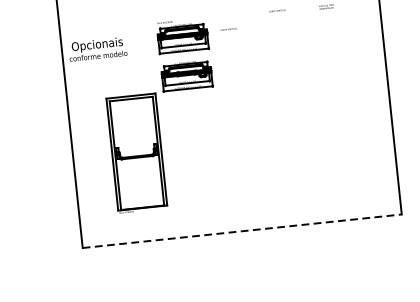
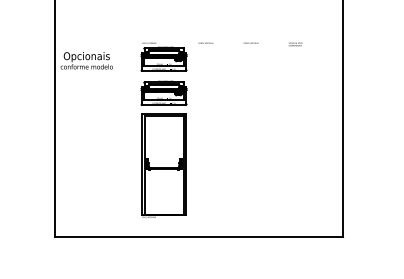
text: (228, 28) -> (205, 42), moved
part: (136, 153) -> (163, 165), moved
line: (242, 231) -> (199, 237), dashed -> solid

